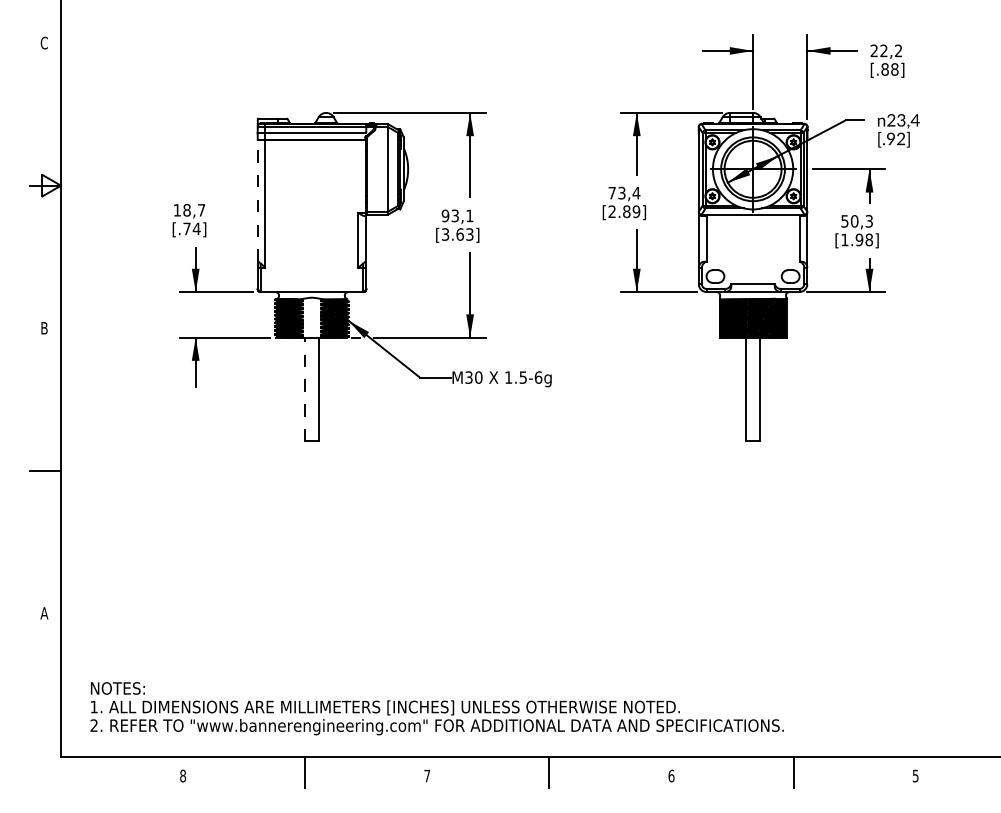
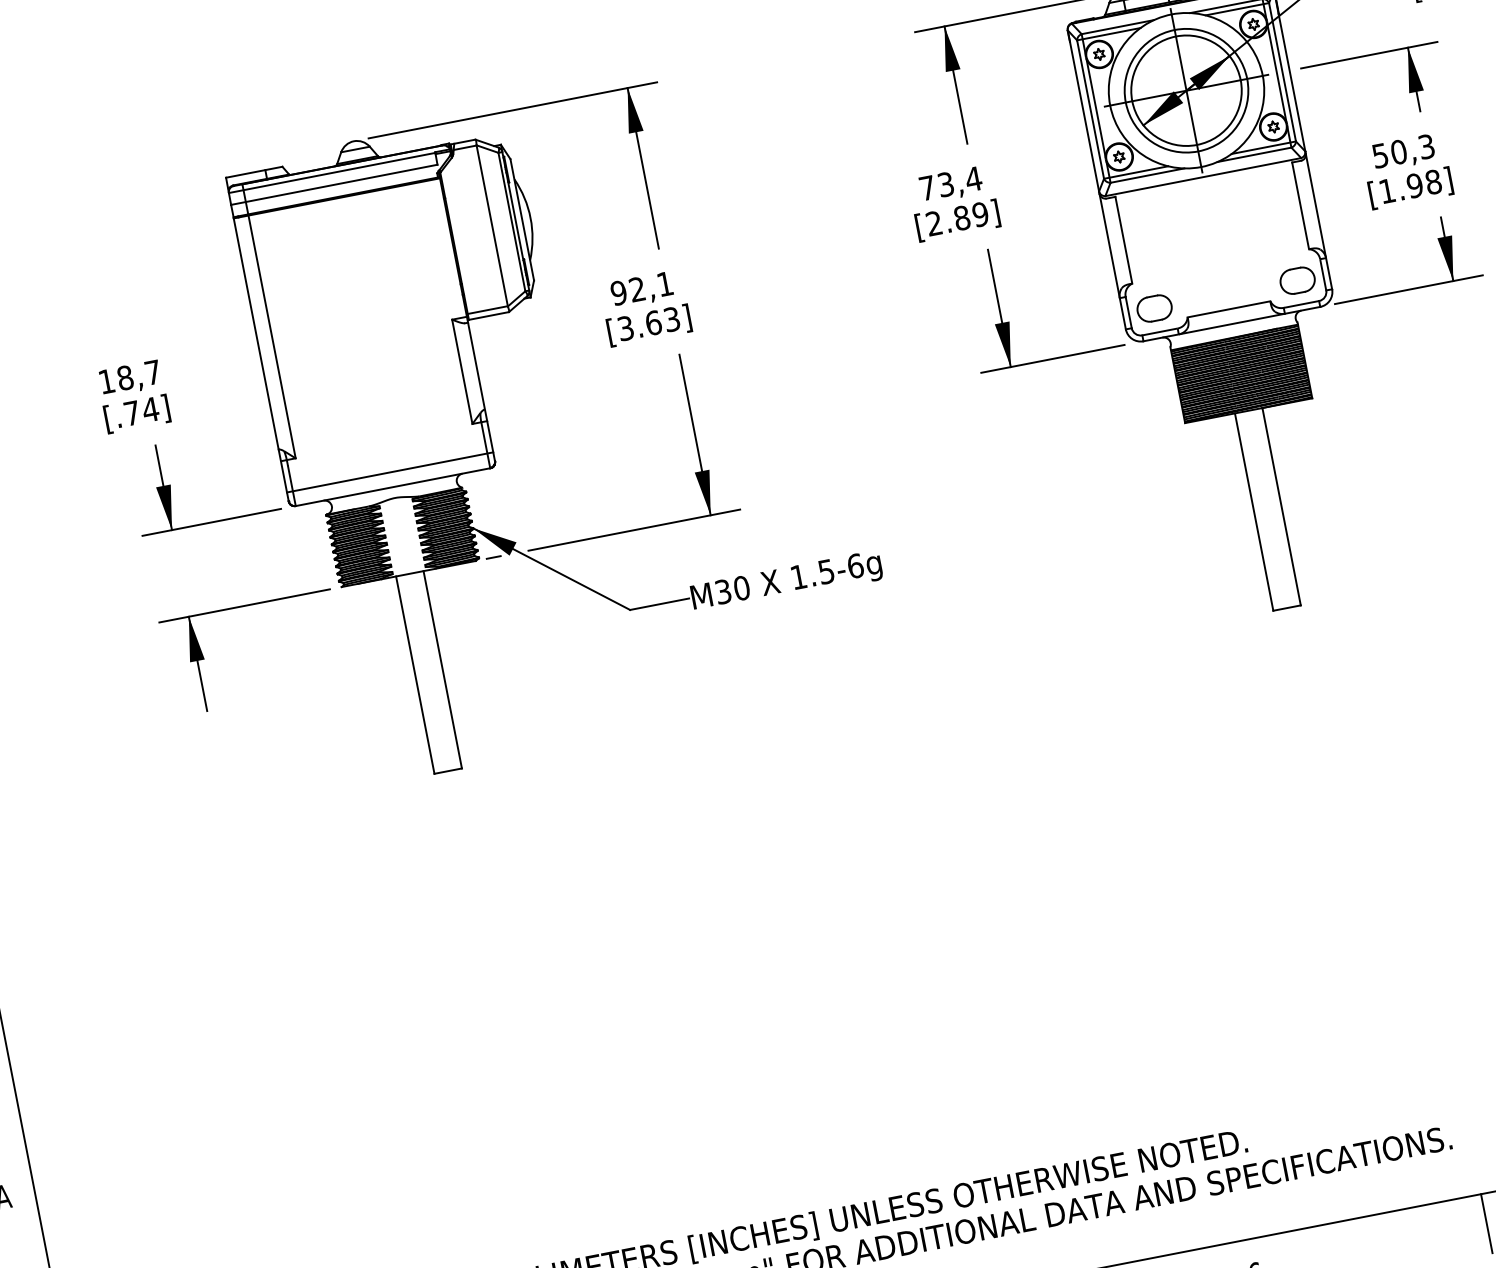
line: (257, 200) -> (255, 333), dashed -> solid
text: (454, 216) -> (636, 290), 93,1 -> 92,1
line: (311, 284) -> (389, 472), added
line: (304, 389) -> (414, 675), dashed -> solid

